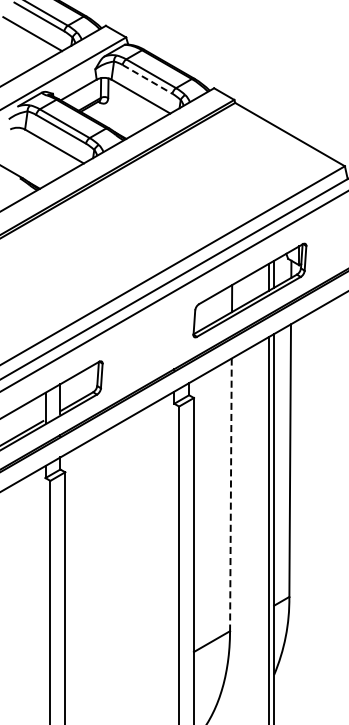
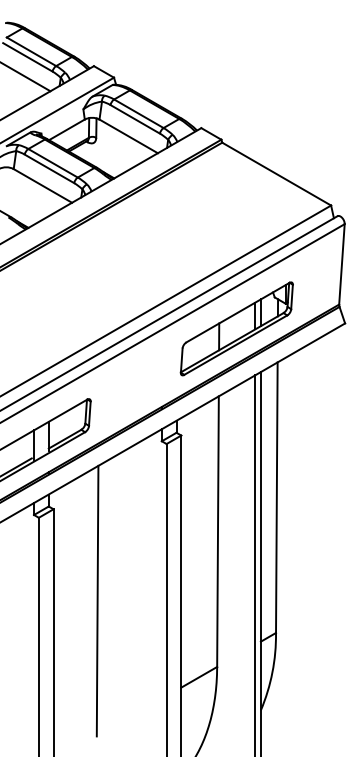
line: (147, 79) -> (135, 119), dashed -> solid
line: (230, 495) -> (217, 532), dashed -> solid
line: (109, 564) -> (97, 600), added

